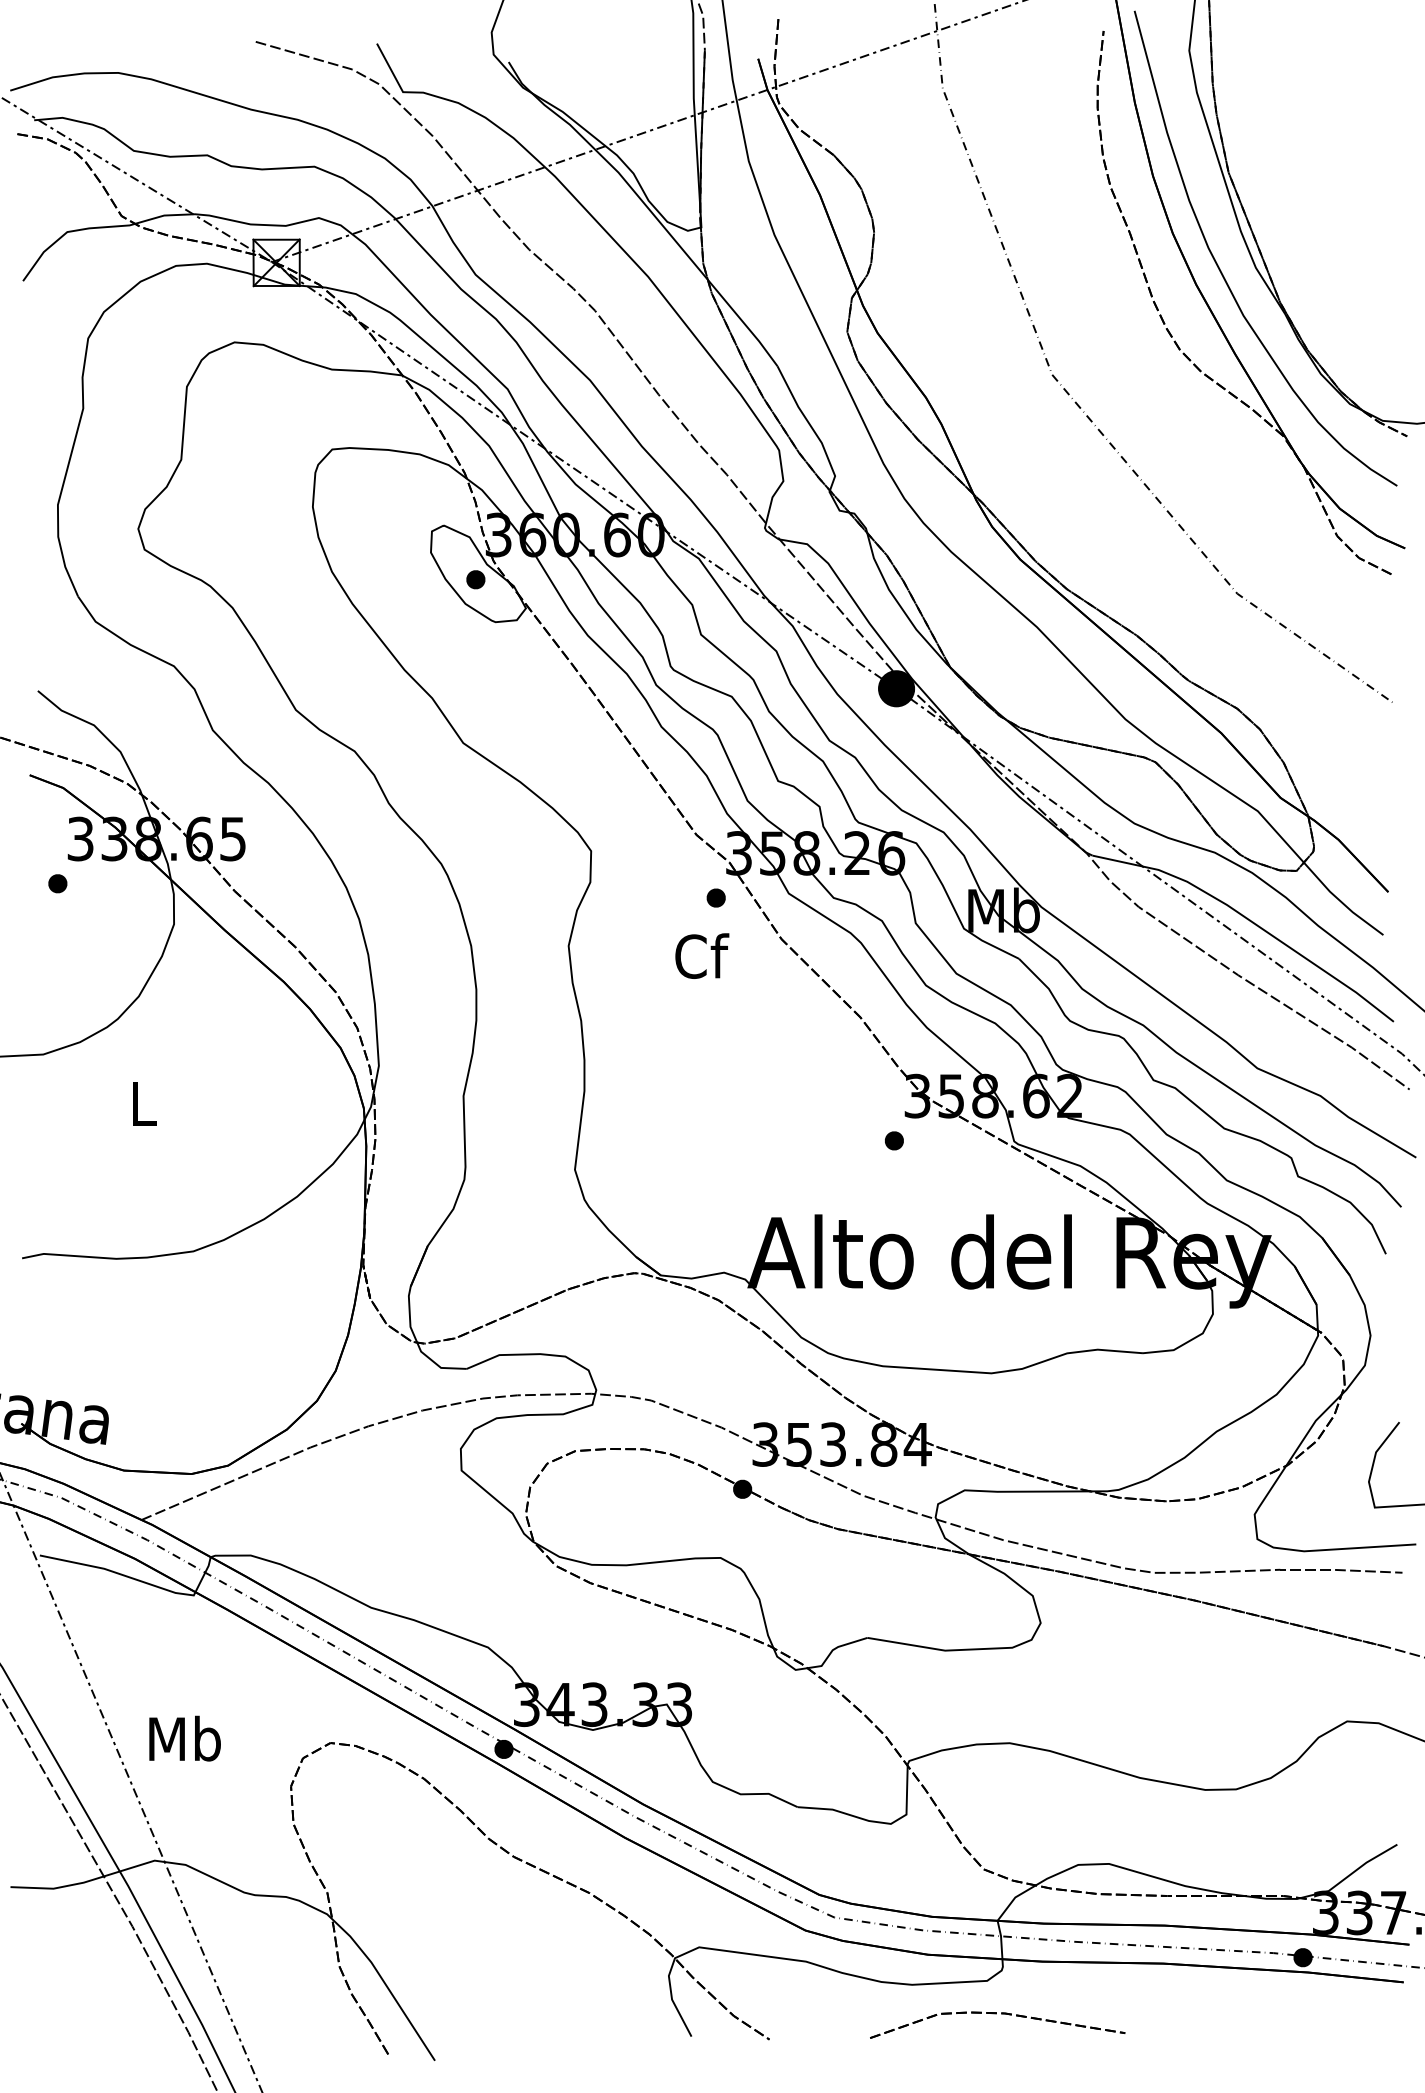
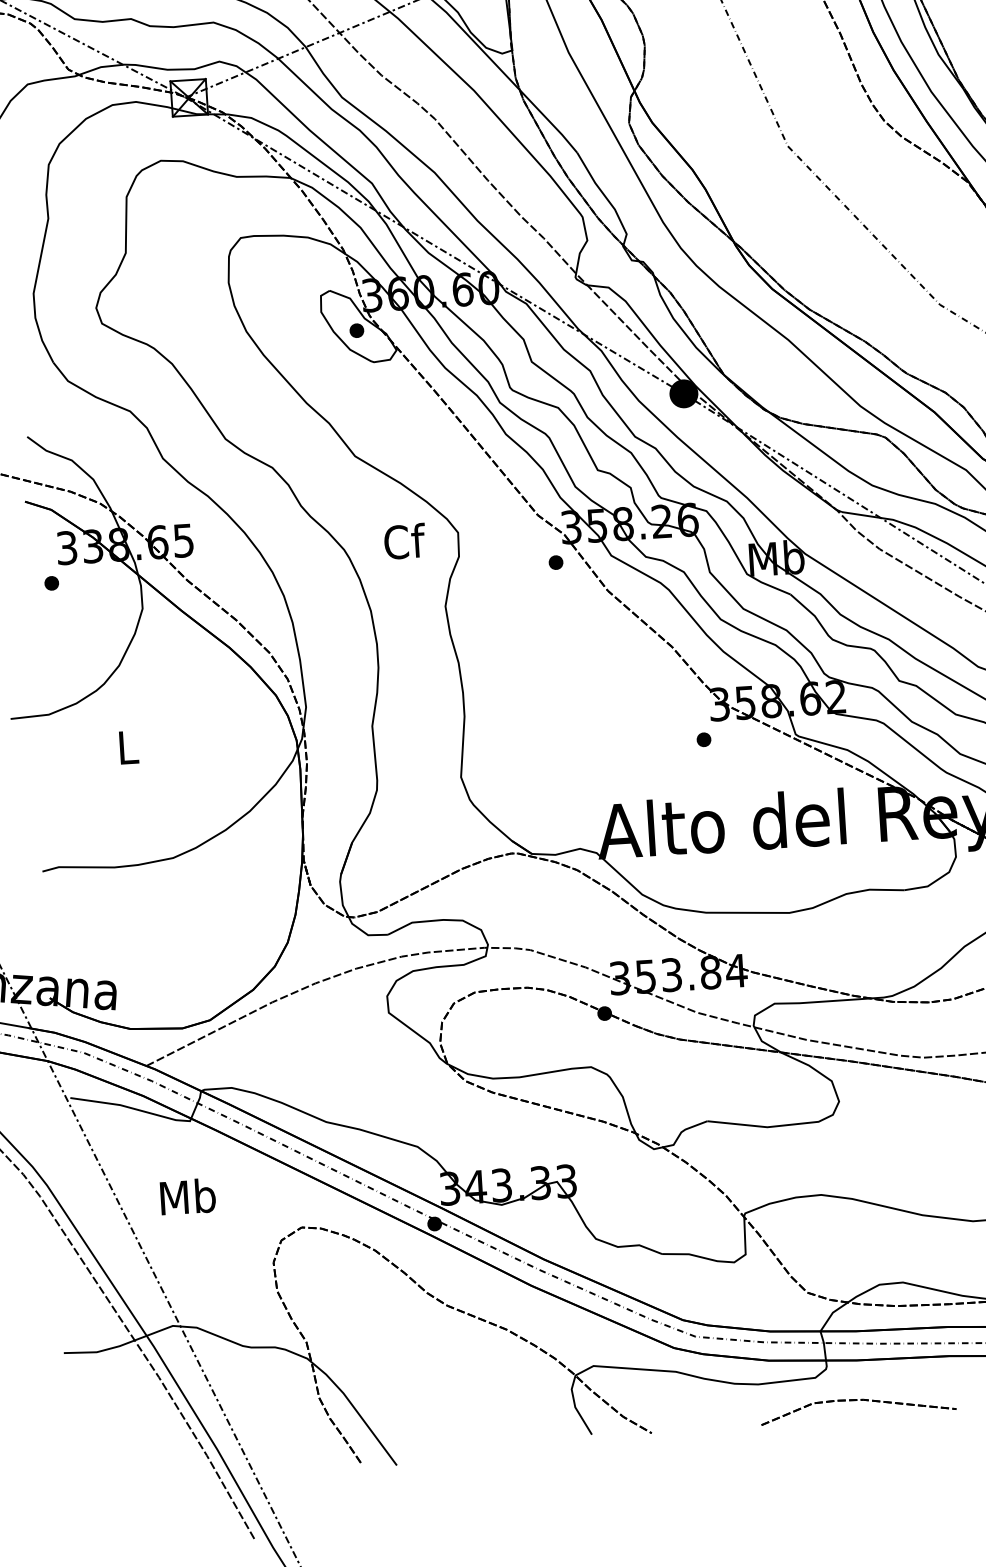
text: (702, 955) -> (405, 540), moved
text: (184, 1738) -> (187, 1196), moved
part: (996, 2014) -> (857, 1401), moved

